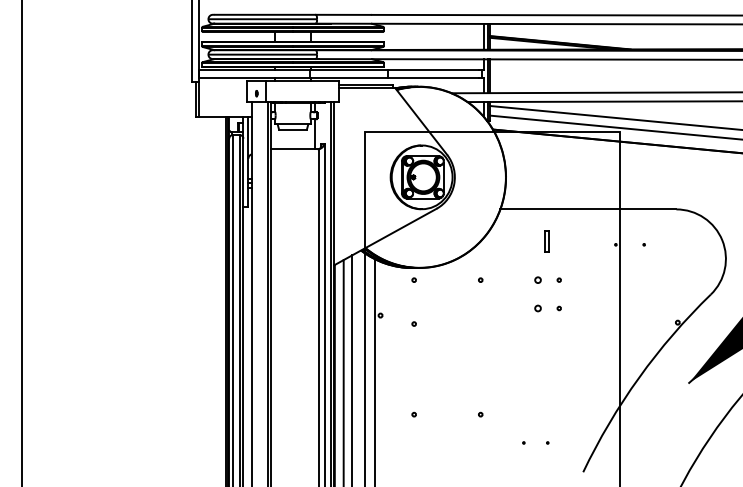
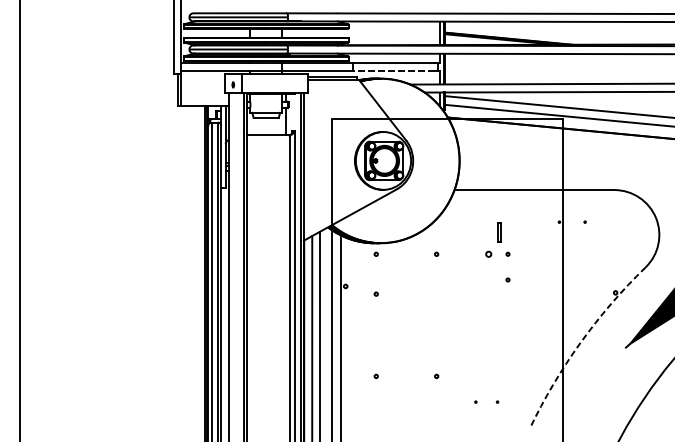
line: (432, 78) -> (392, 71), solid -> dashed
part: (546, 241) -> (499, 232), moved
circle: (537, 308) -> (488, 280), removed
arc: (639, 377) -> (580, 342), solid -> dashed

